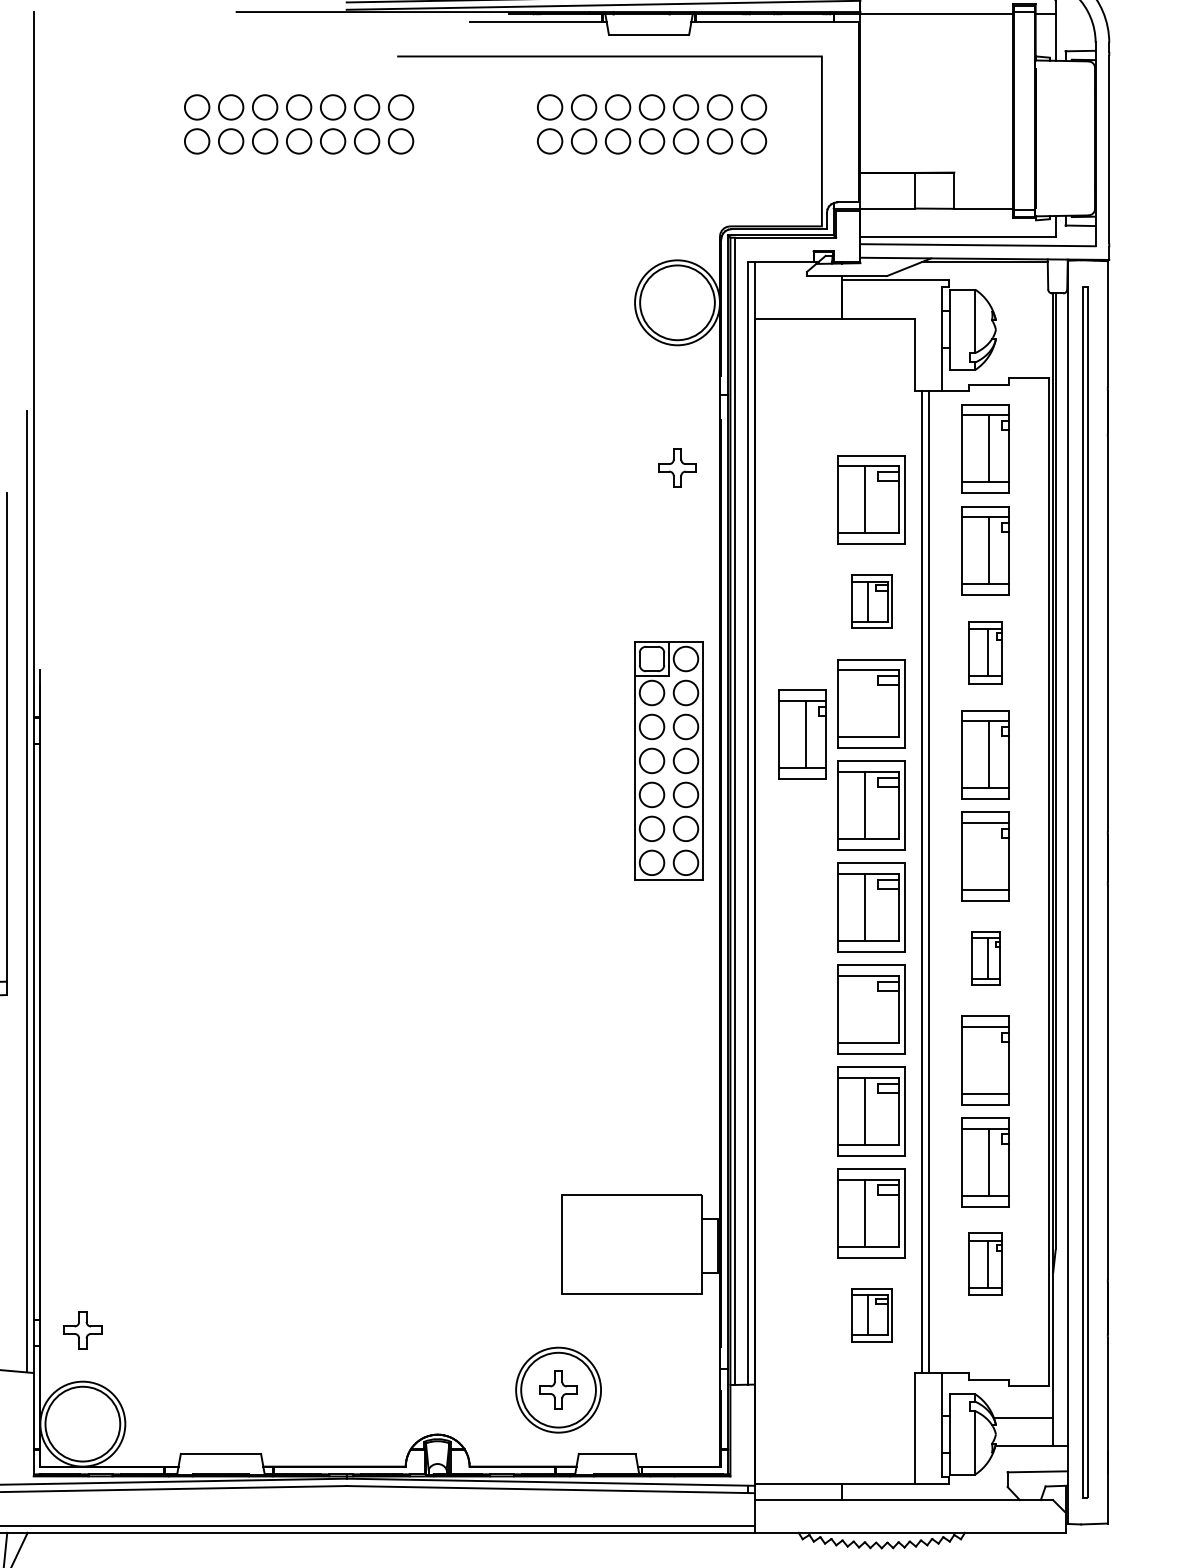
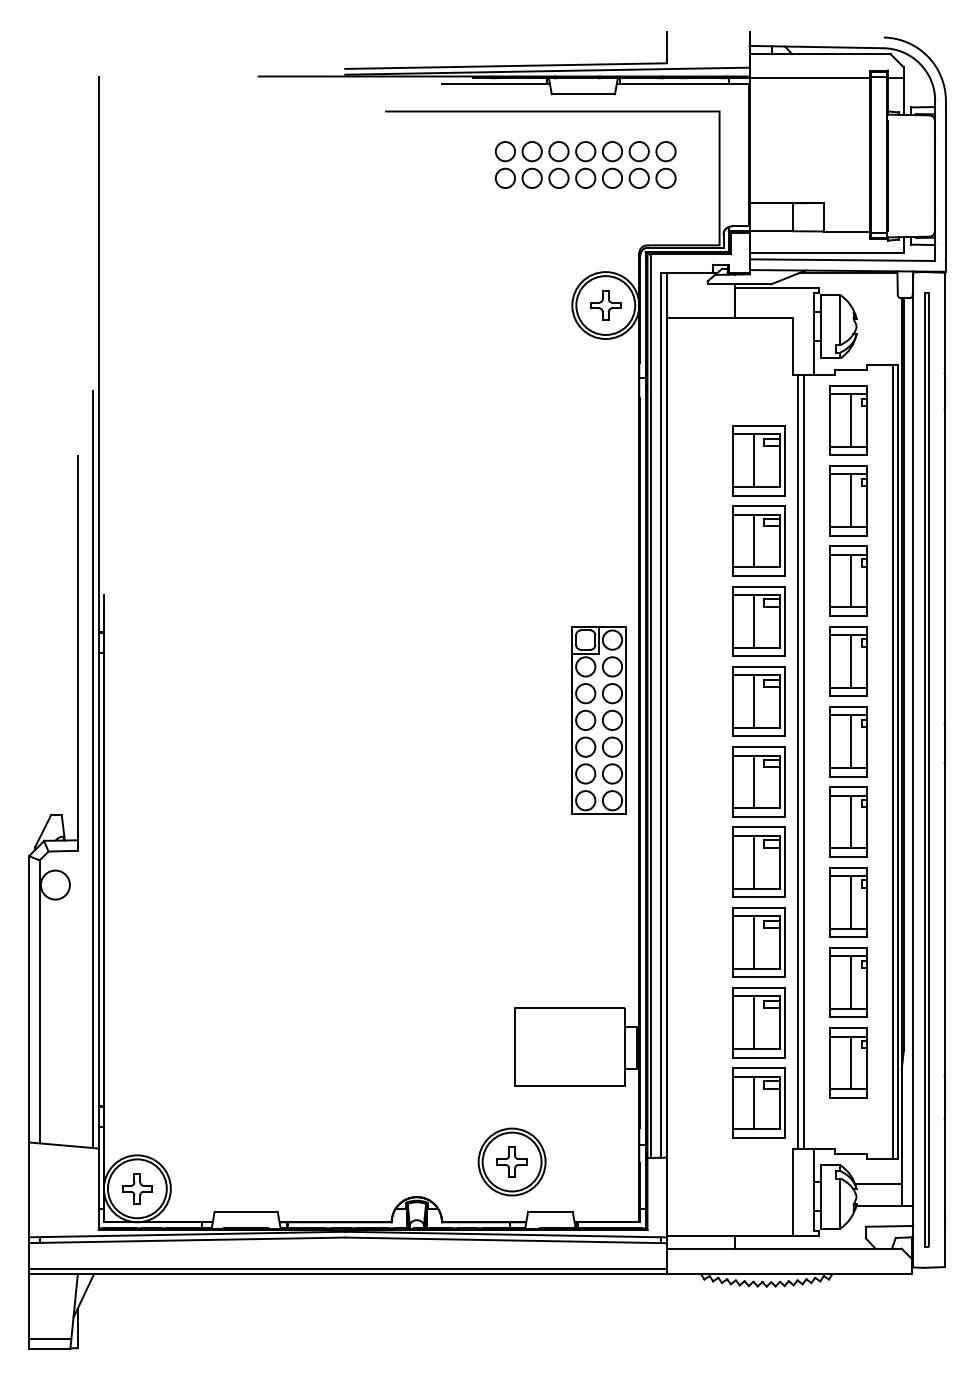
part: (298, 123) -> (307, 164), removed
part: (677, 467) -> (605, 305), moved
part: (871, 601) -> (758, 540), size x1.67
part: (985, 651) -> (848, 580), size x1.43
line: (865, 702) -> (753, 620), added
part: (802, 734) -> (704, 645), removed
part: (668, 761) -> (598, 720), moved
line: (989, 856) -> (851, 741), added
line: (1042, 881) -> (893, 761), added
part: (985, 957) -> (848, 821), size x1.67
line: (865, 1008) -> (753, 861), added
line: (989, 1059) -> (851, 901), added
part: (985, 1263) -> (848, 1062), size x1.43
part: (871, 1314) -> (758, 1102), size x1.67
part: (82, 1329) -> (137, 1188), moved

